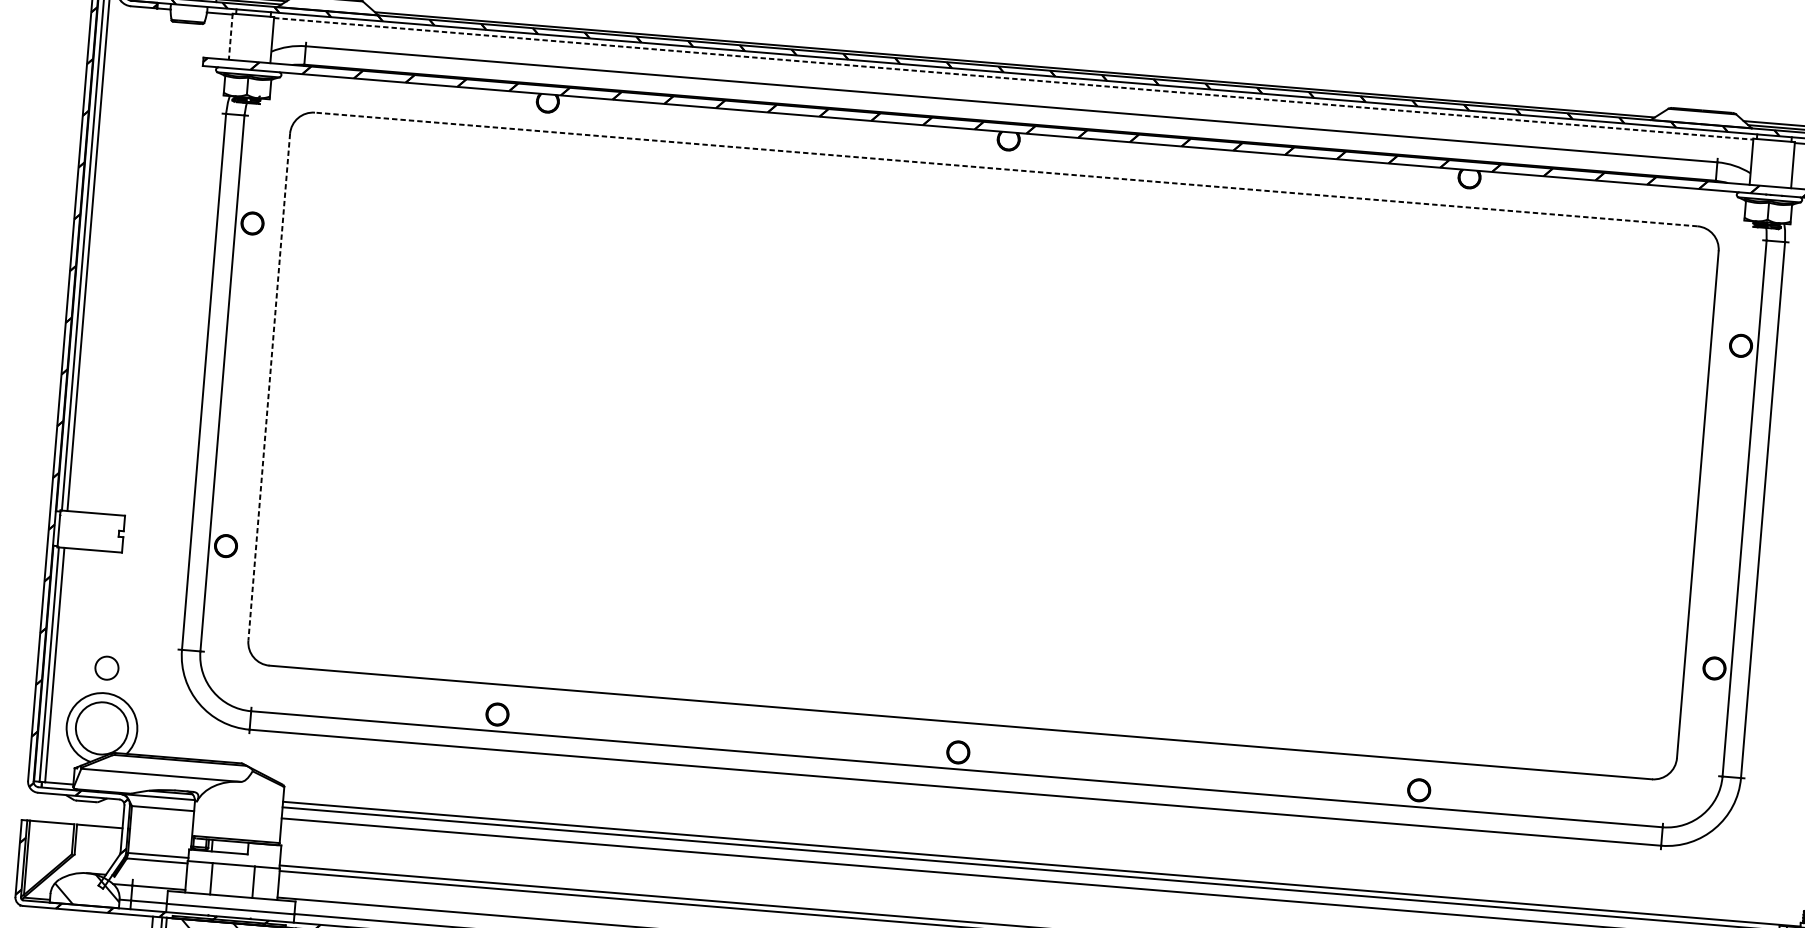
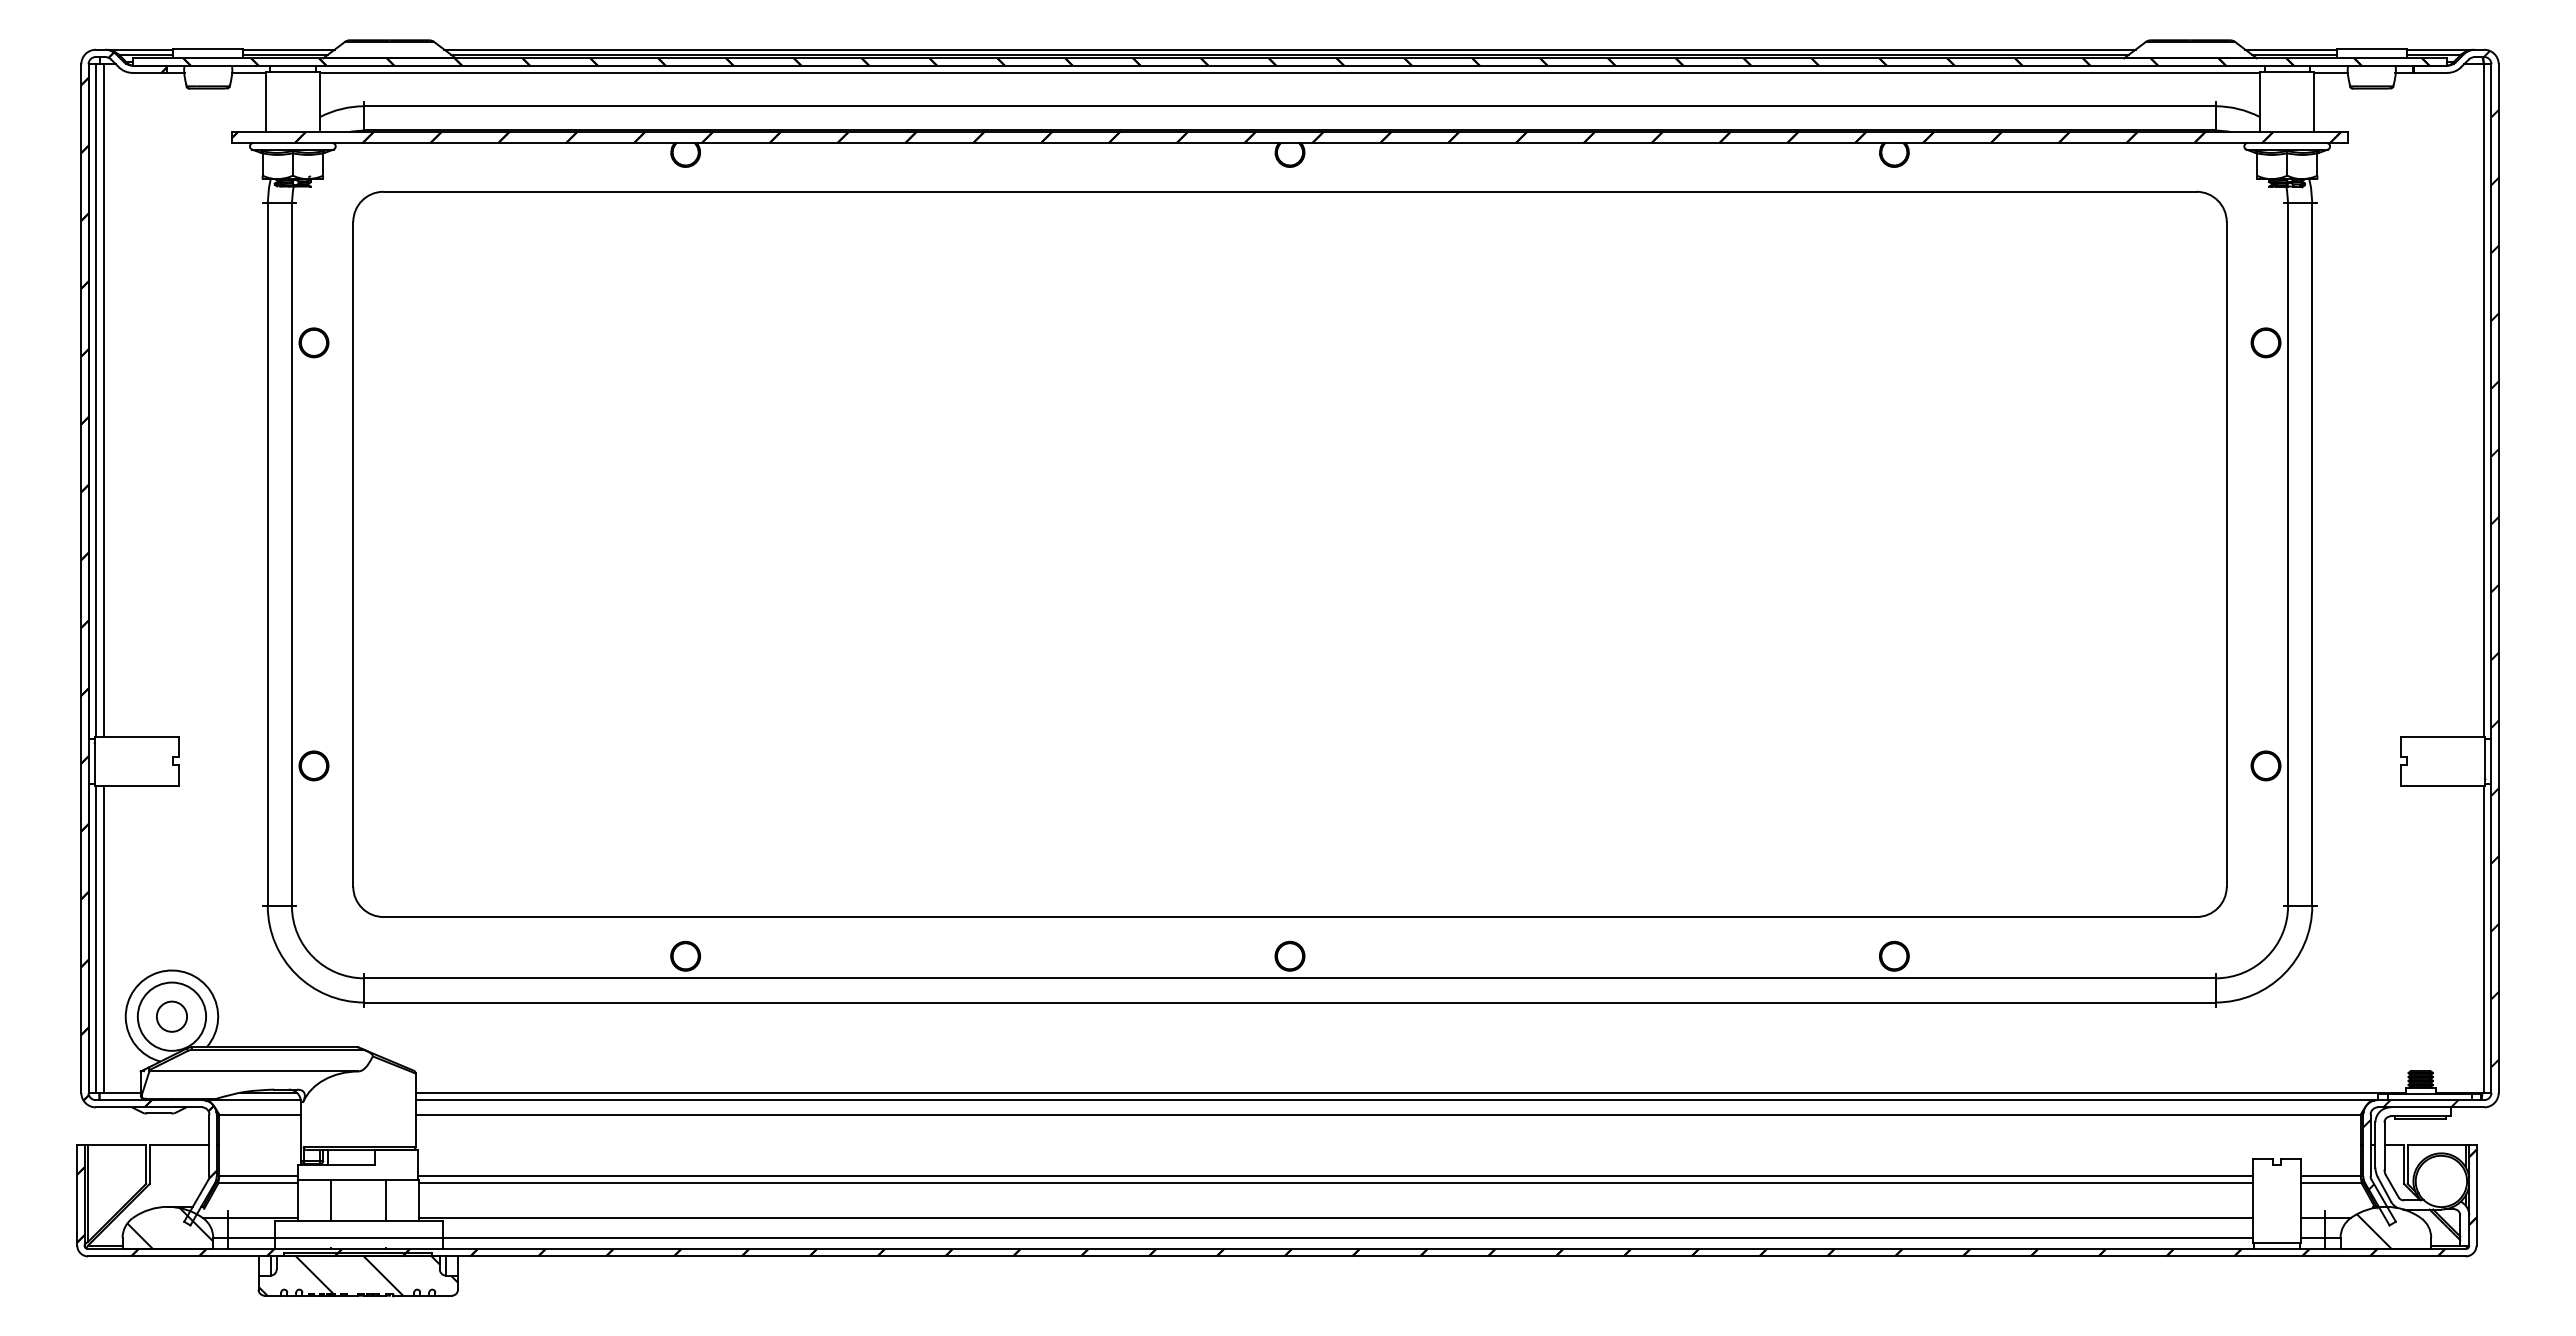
line: (230, 37) -> (265, 102), dashed -> solid
line: (1014, 60) -> (1289, 49), added
line: (1014, 78) -> (1290, 72), dashed -> solid
line: (1006, 169) -> (1290, 191), dashed -> solid
line: (269, 387) -> (353, 554), dashed -> solid
circle: (106, 667) -> (171, 1016), moved

